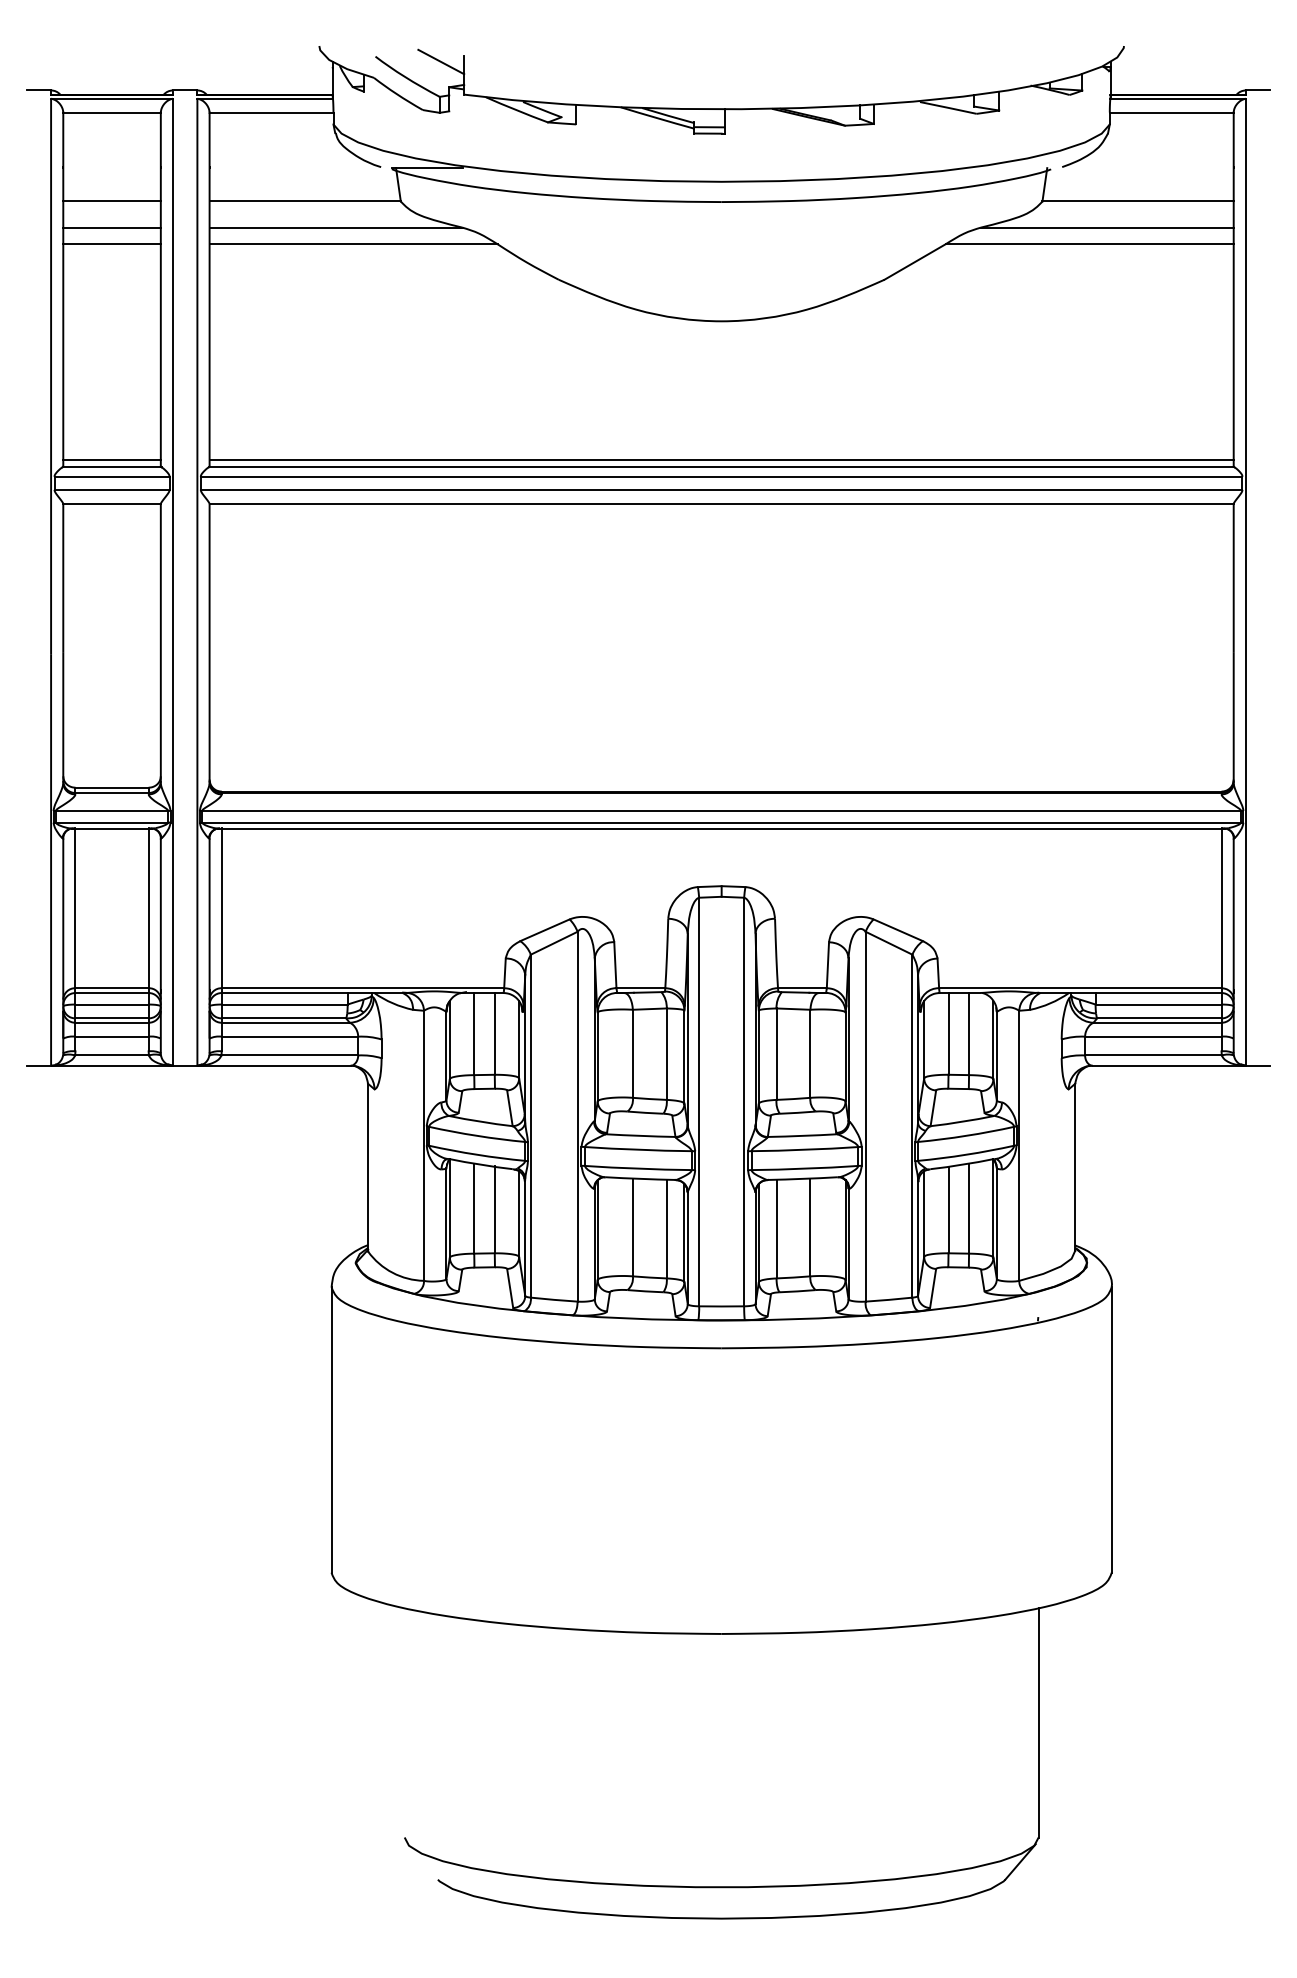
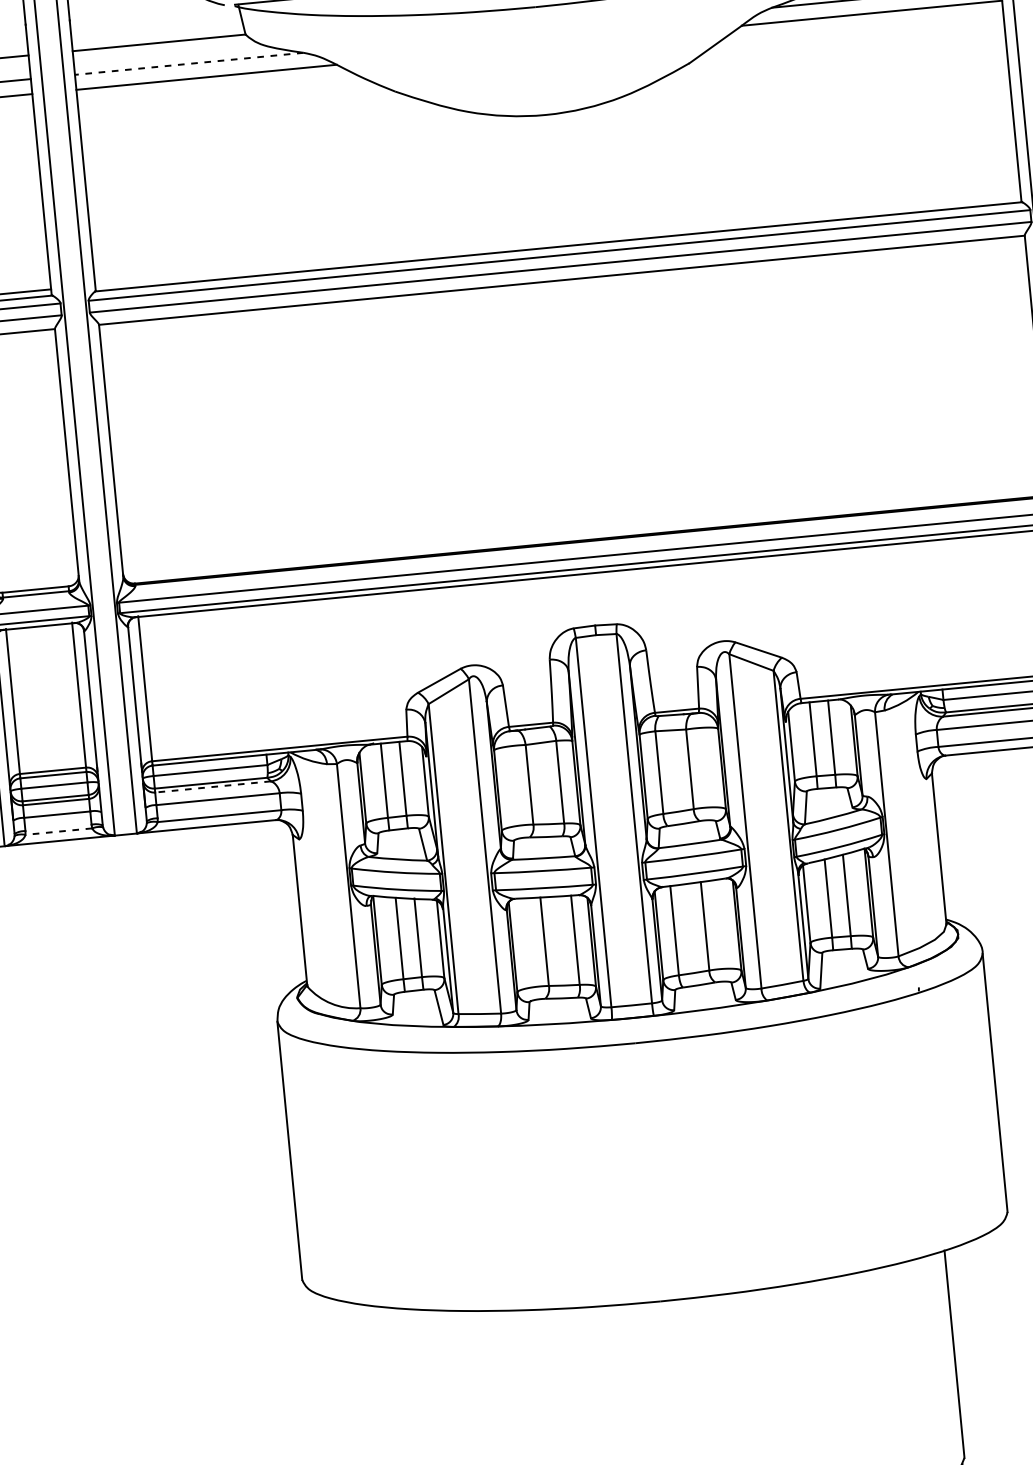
line: (335, 227) -> (188, 63), solid -> dashed
line: (721, 460) -> (557, 240), removed
line: (285, 1022) -> (212, 786), solid -> dashed
line: (112, 1055) -> (59, 831), solid -> dashed

